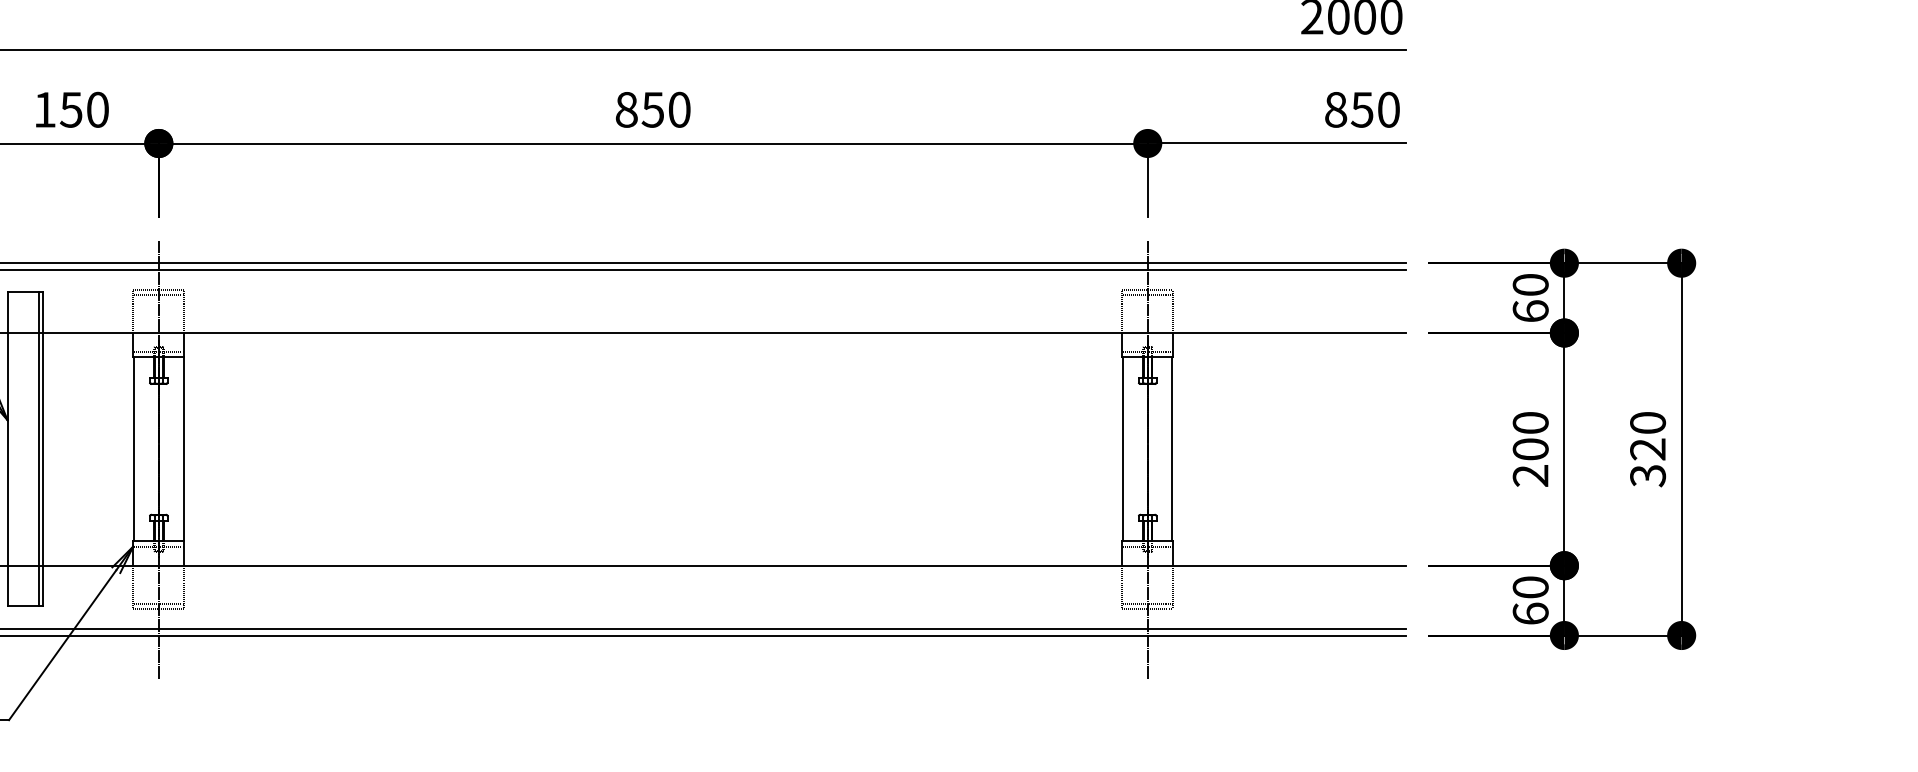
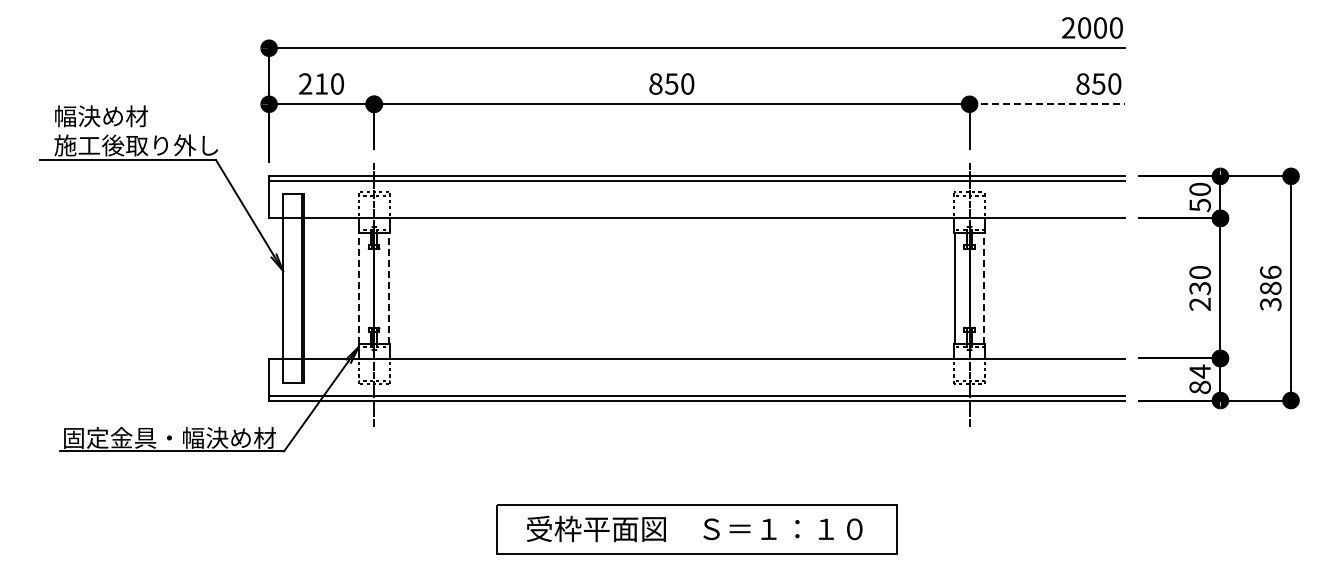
text: (58, 108) -> (313, 83), 150 -> 210
line: (1277, 143) -> (1047, 104), solid -> dashed
text: (1529, 311) -> (1199, 205), 60 -> 50
text: (1647, 436) -> (1270, 280), 320 -> 386
line: (134, 447) -> (359, 287), solid -> dashed
line: (184, 447) -> (389, 287), solid -> dashed
line: (1172, 447) -> (984, 287), solid -> dashed
text: (1529, 449) -> (1199, 288), 200 -> 230
text: (1529, 598) -> (1199, 378), 60 -> 84

